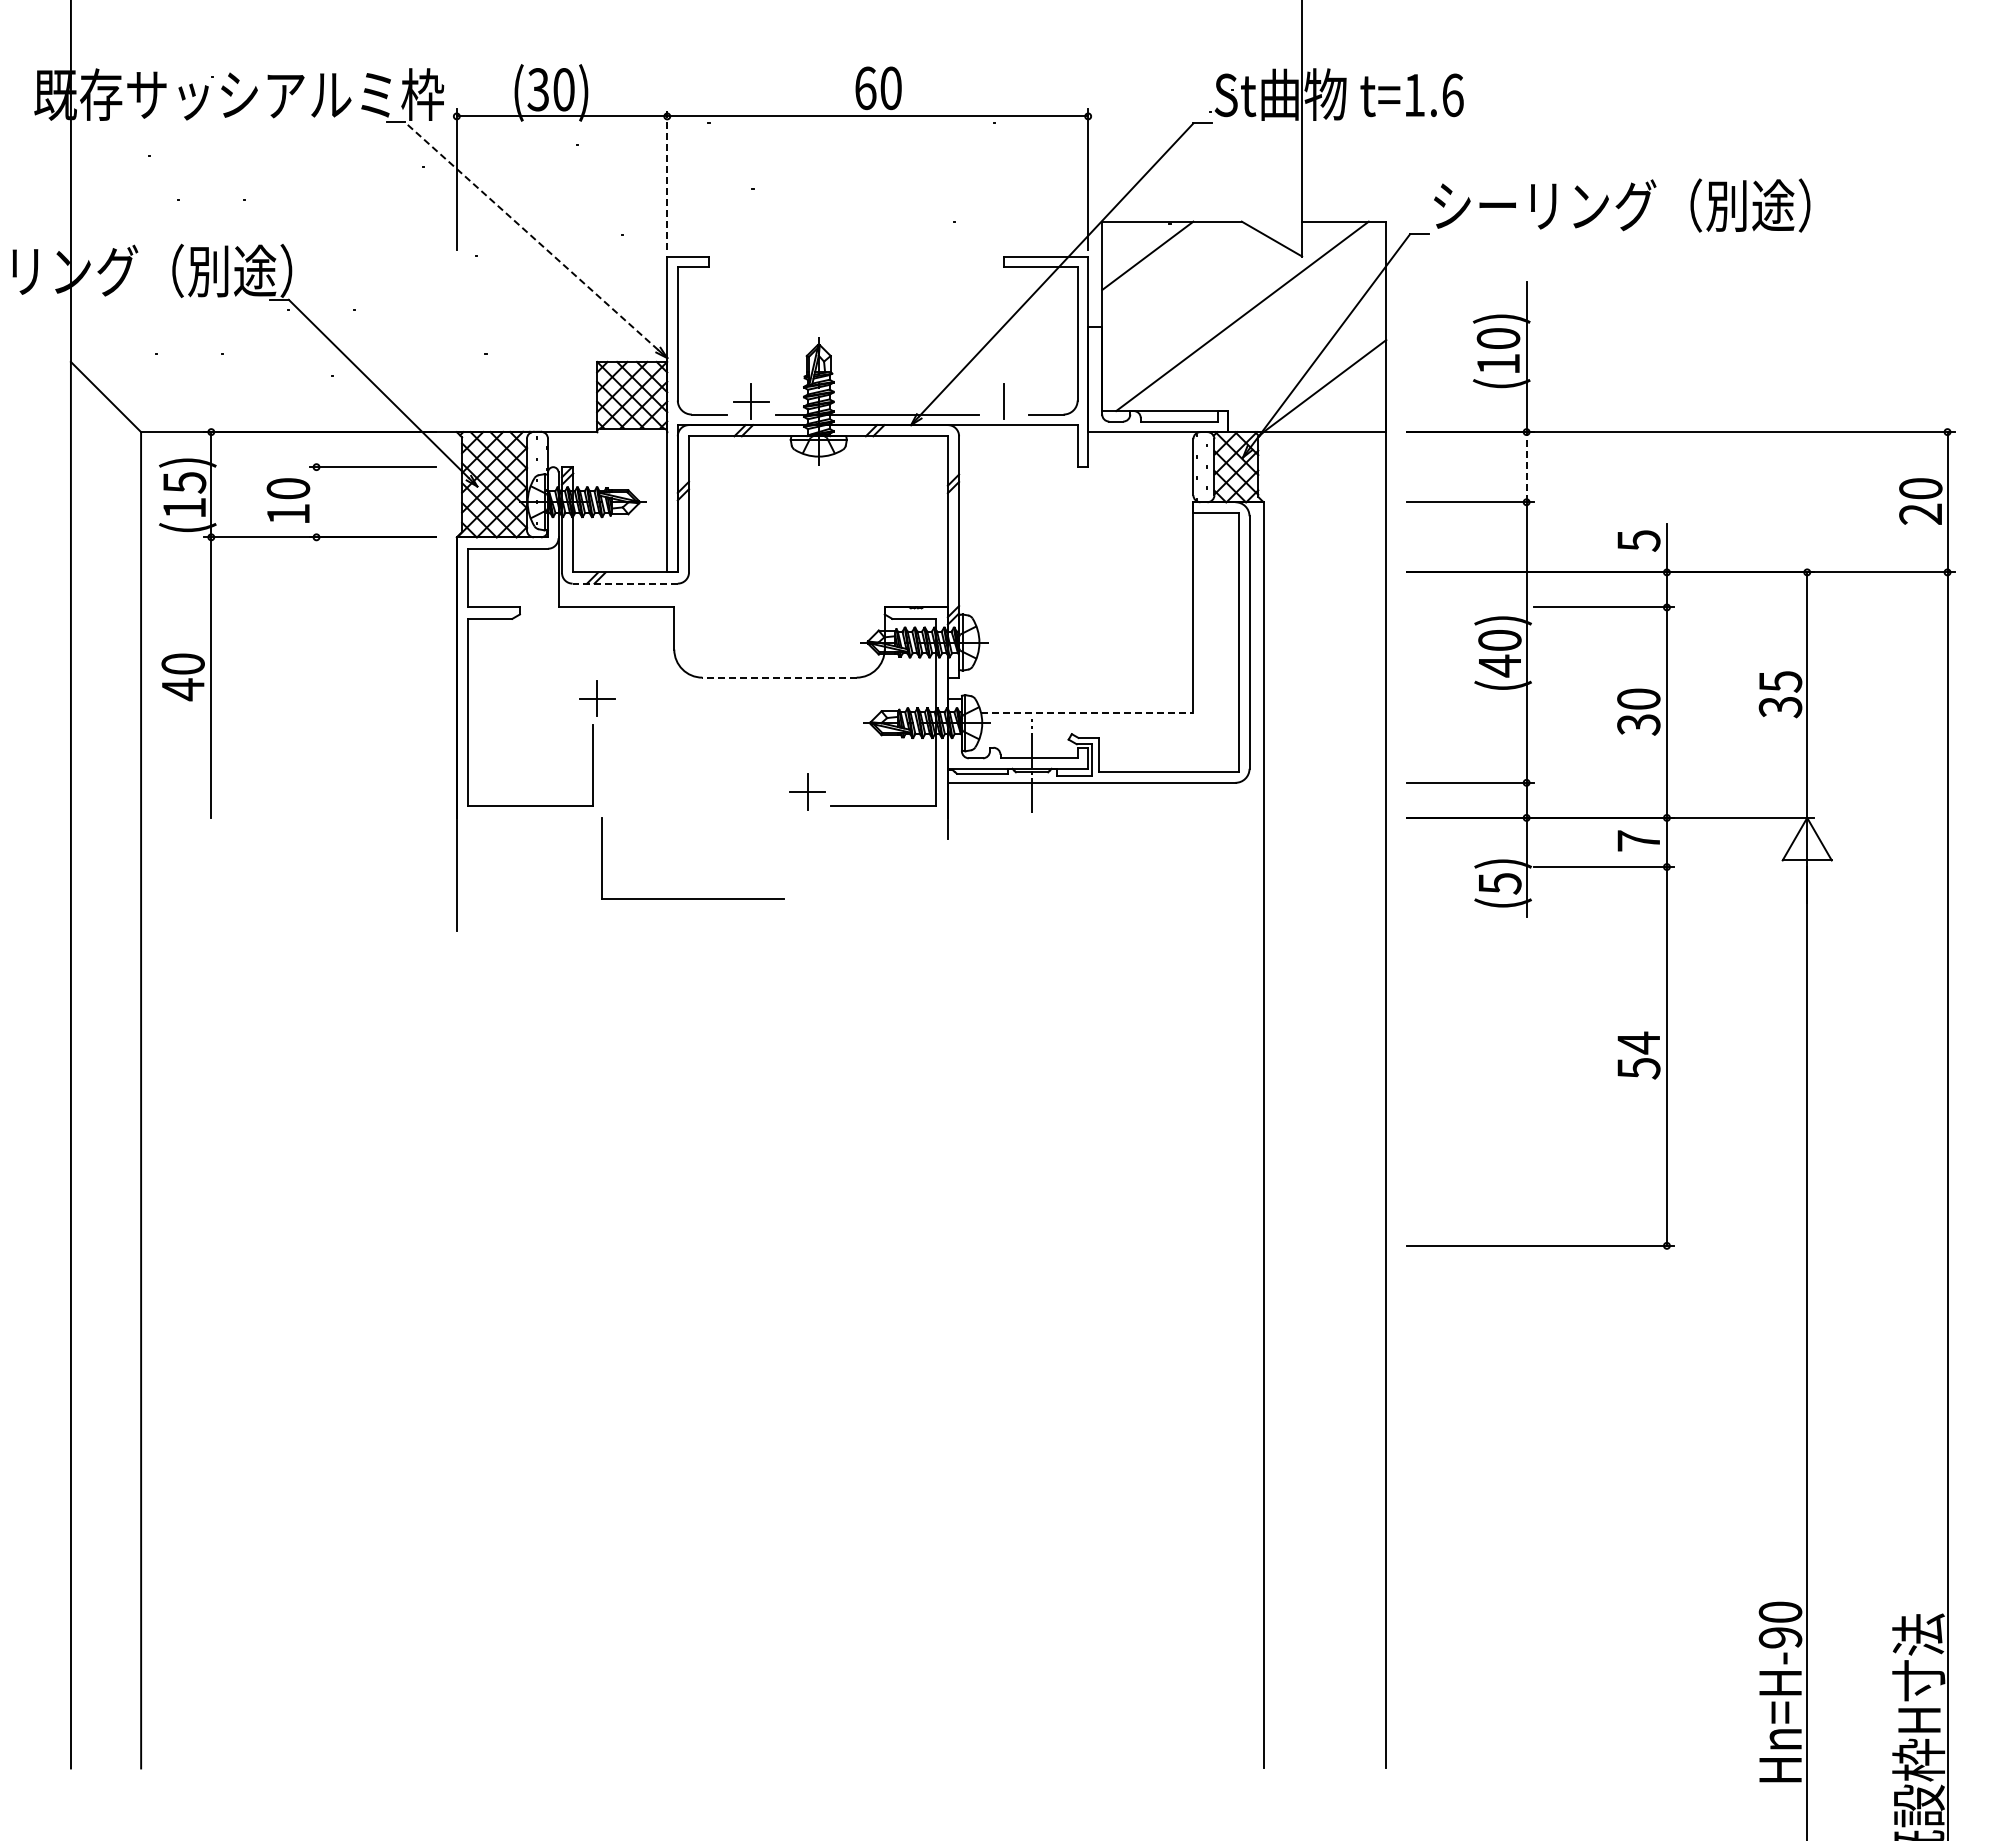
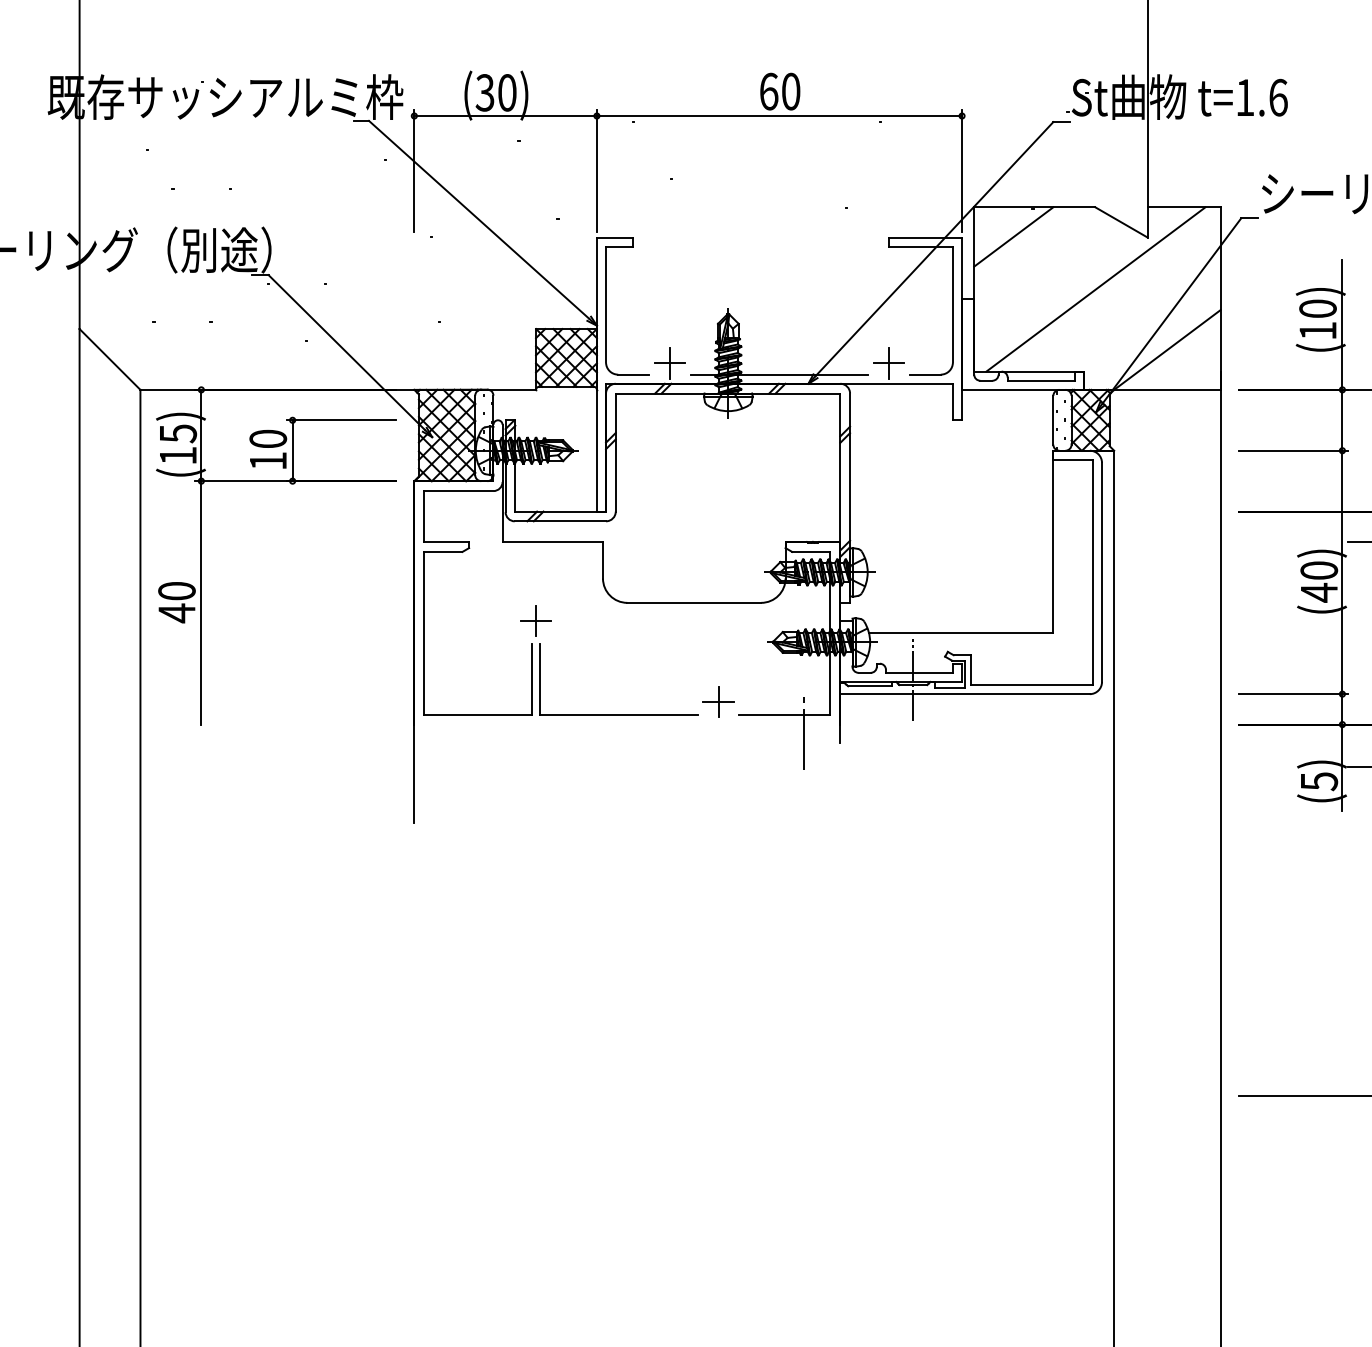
line: (667, 179) -> (597, 170), dashed -> solid
line: (531, 236) -> (479, 220), dashed -> solid
line: (1003, 401) -> (888, 363), added
line: (1526, 466) -> (1342, 419), dashed -> solid
line: (316, 502) -> (292, 450), added
line: (625, 583) -> (560, 521), dashed -> solid
line: (779, 677) -> (694, 602), dashed -> solid
line: (1087, 712) -> (961, 633), dashed -> solid
line: (905, 827) -> (803, 732), added
part: (692, 898) -> (618, 713), moved

